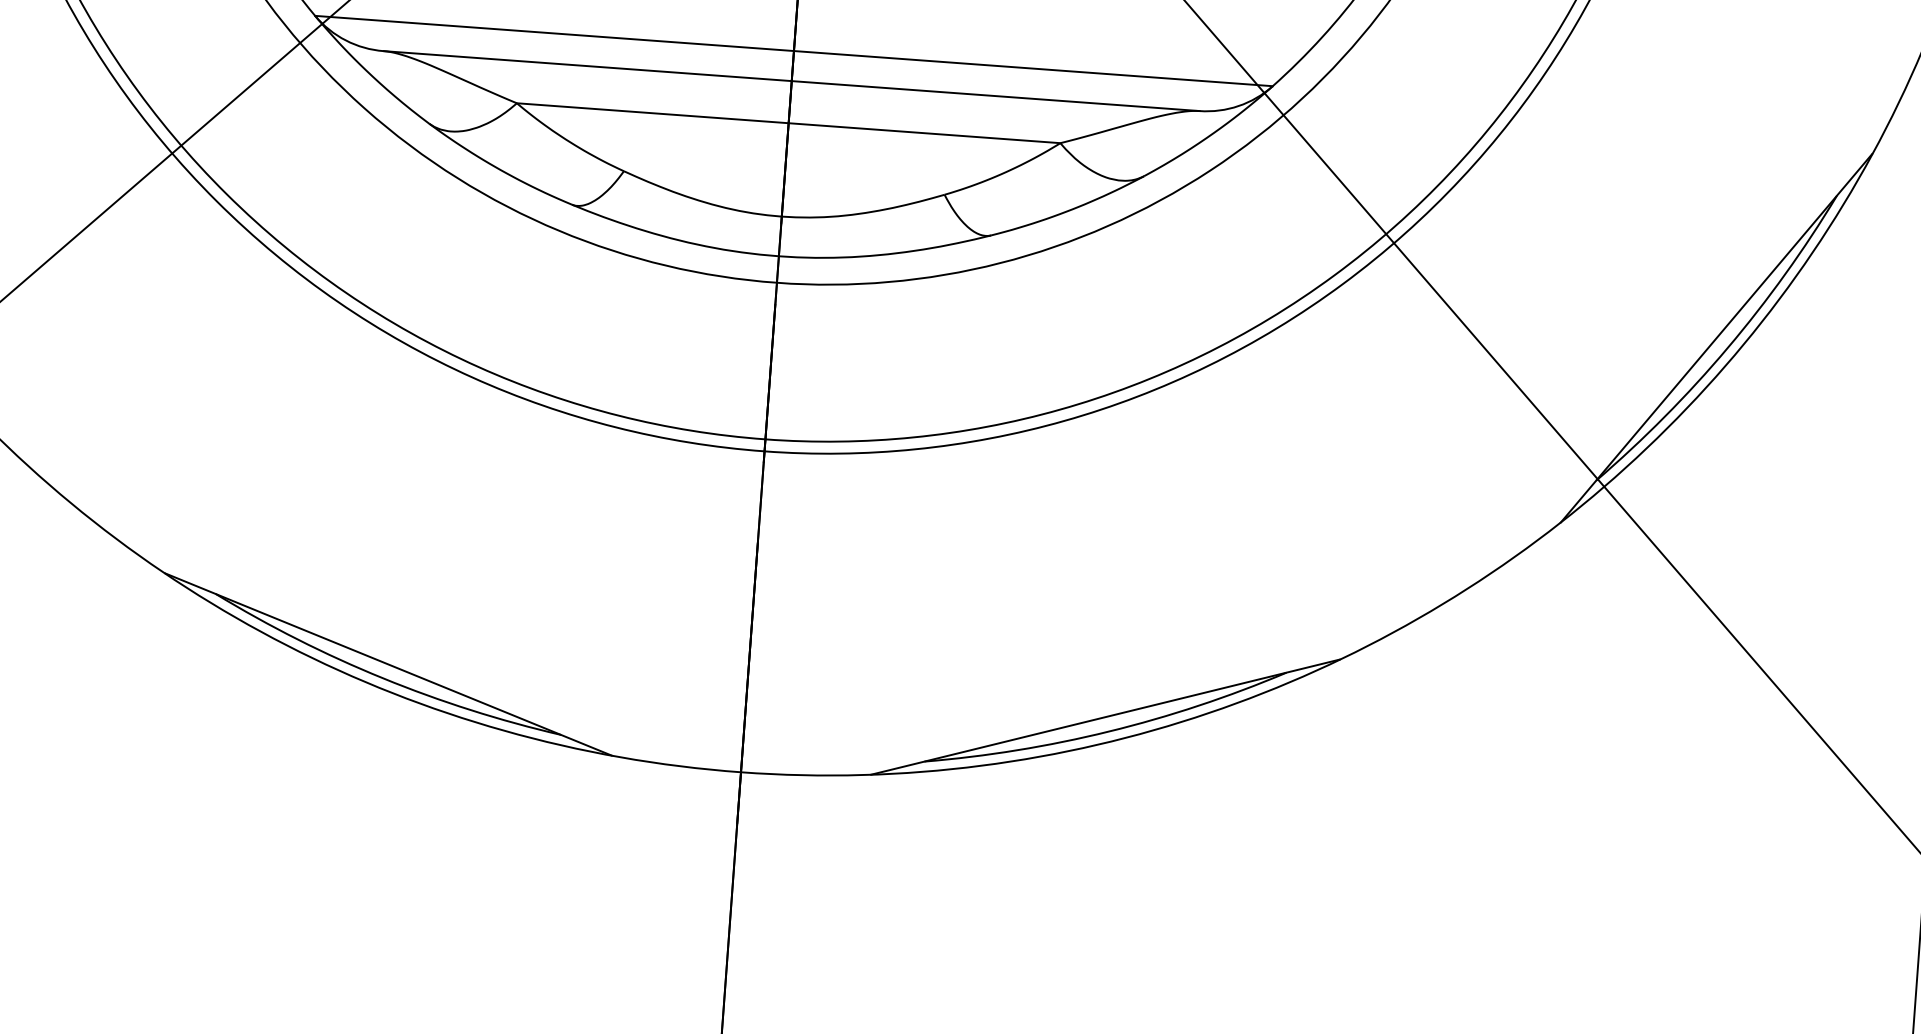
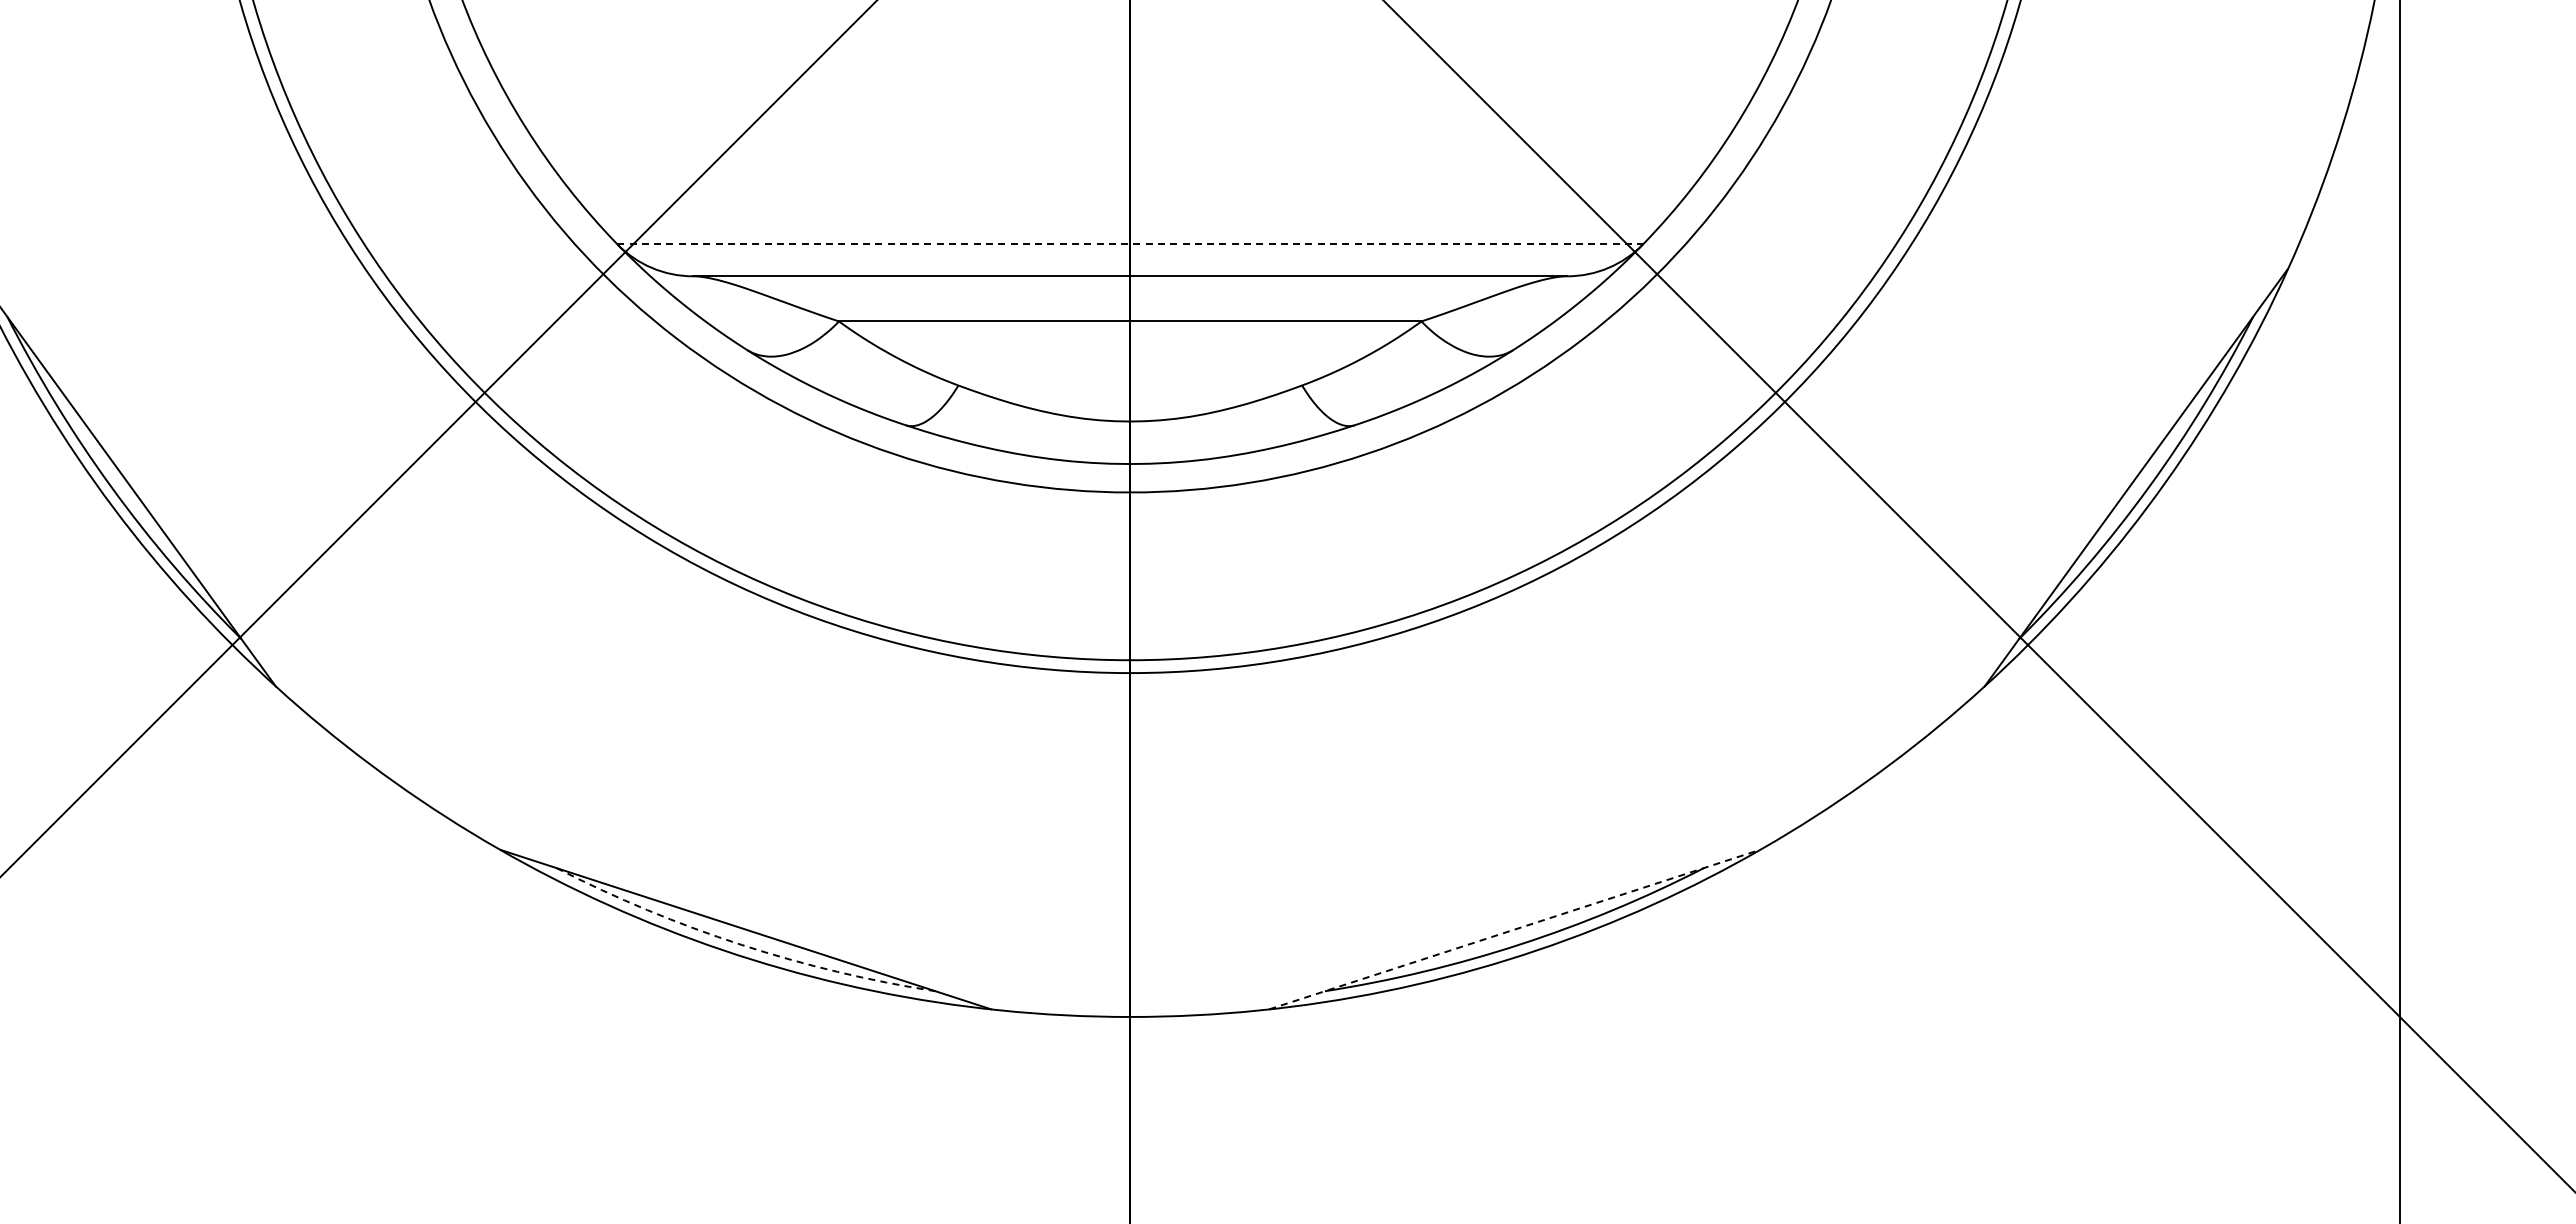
line: (794, 51) -> (1130, 244), solid -> dashed
arc: (383, 678) -> (741, 944), solid -> dashed
line: (1105, 716) -> (1514, 929), solid -> dashed

